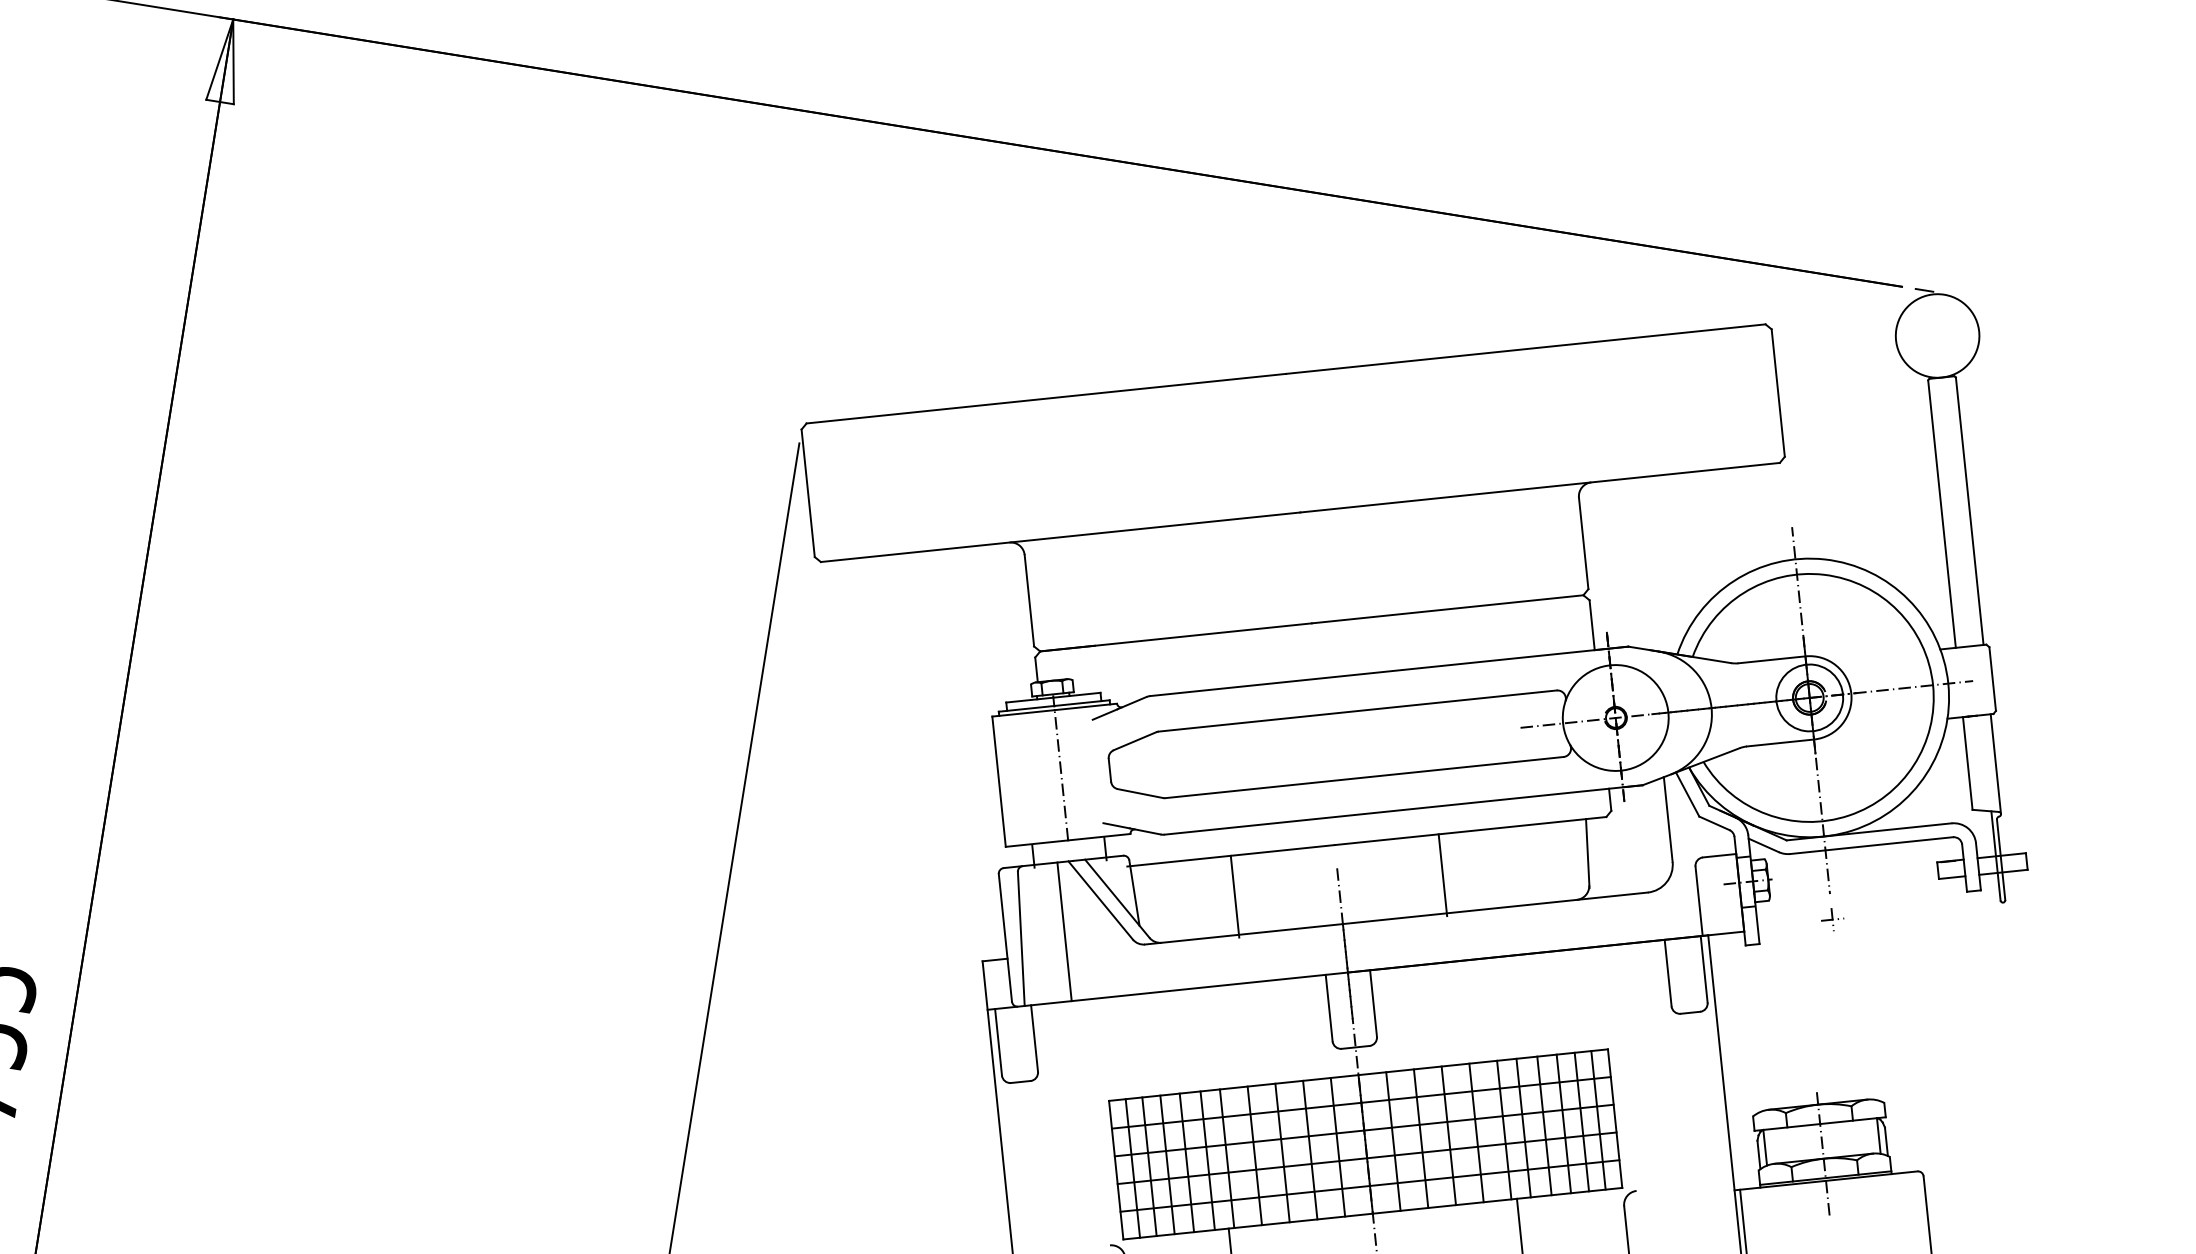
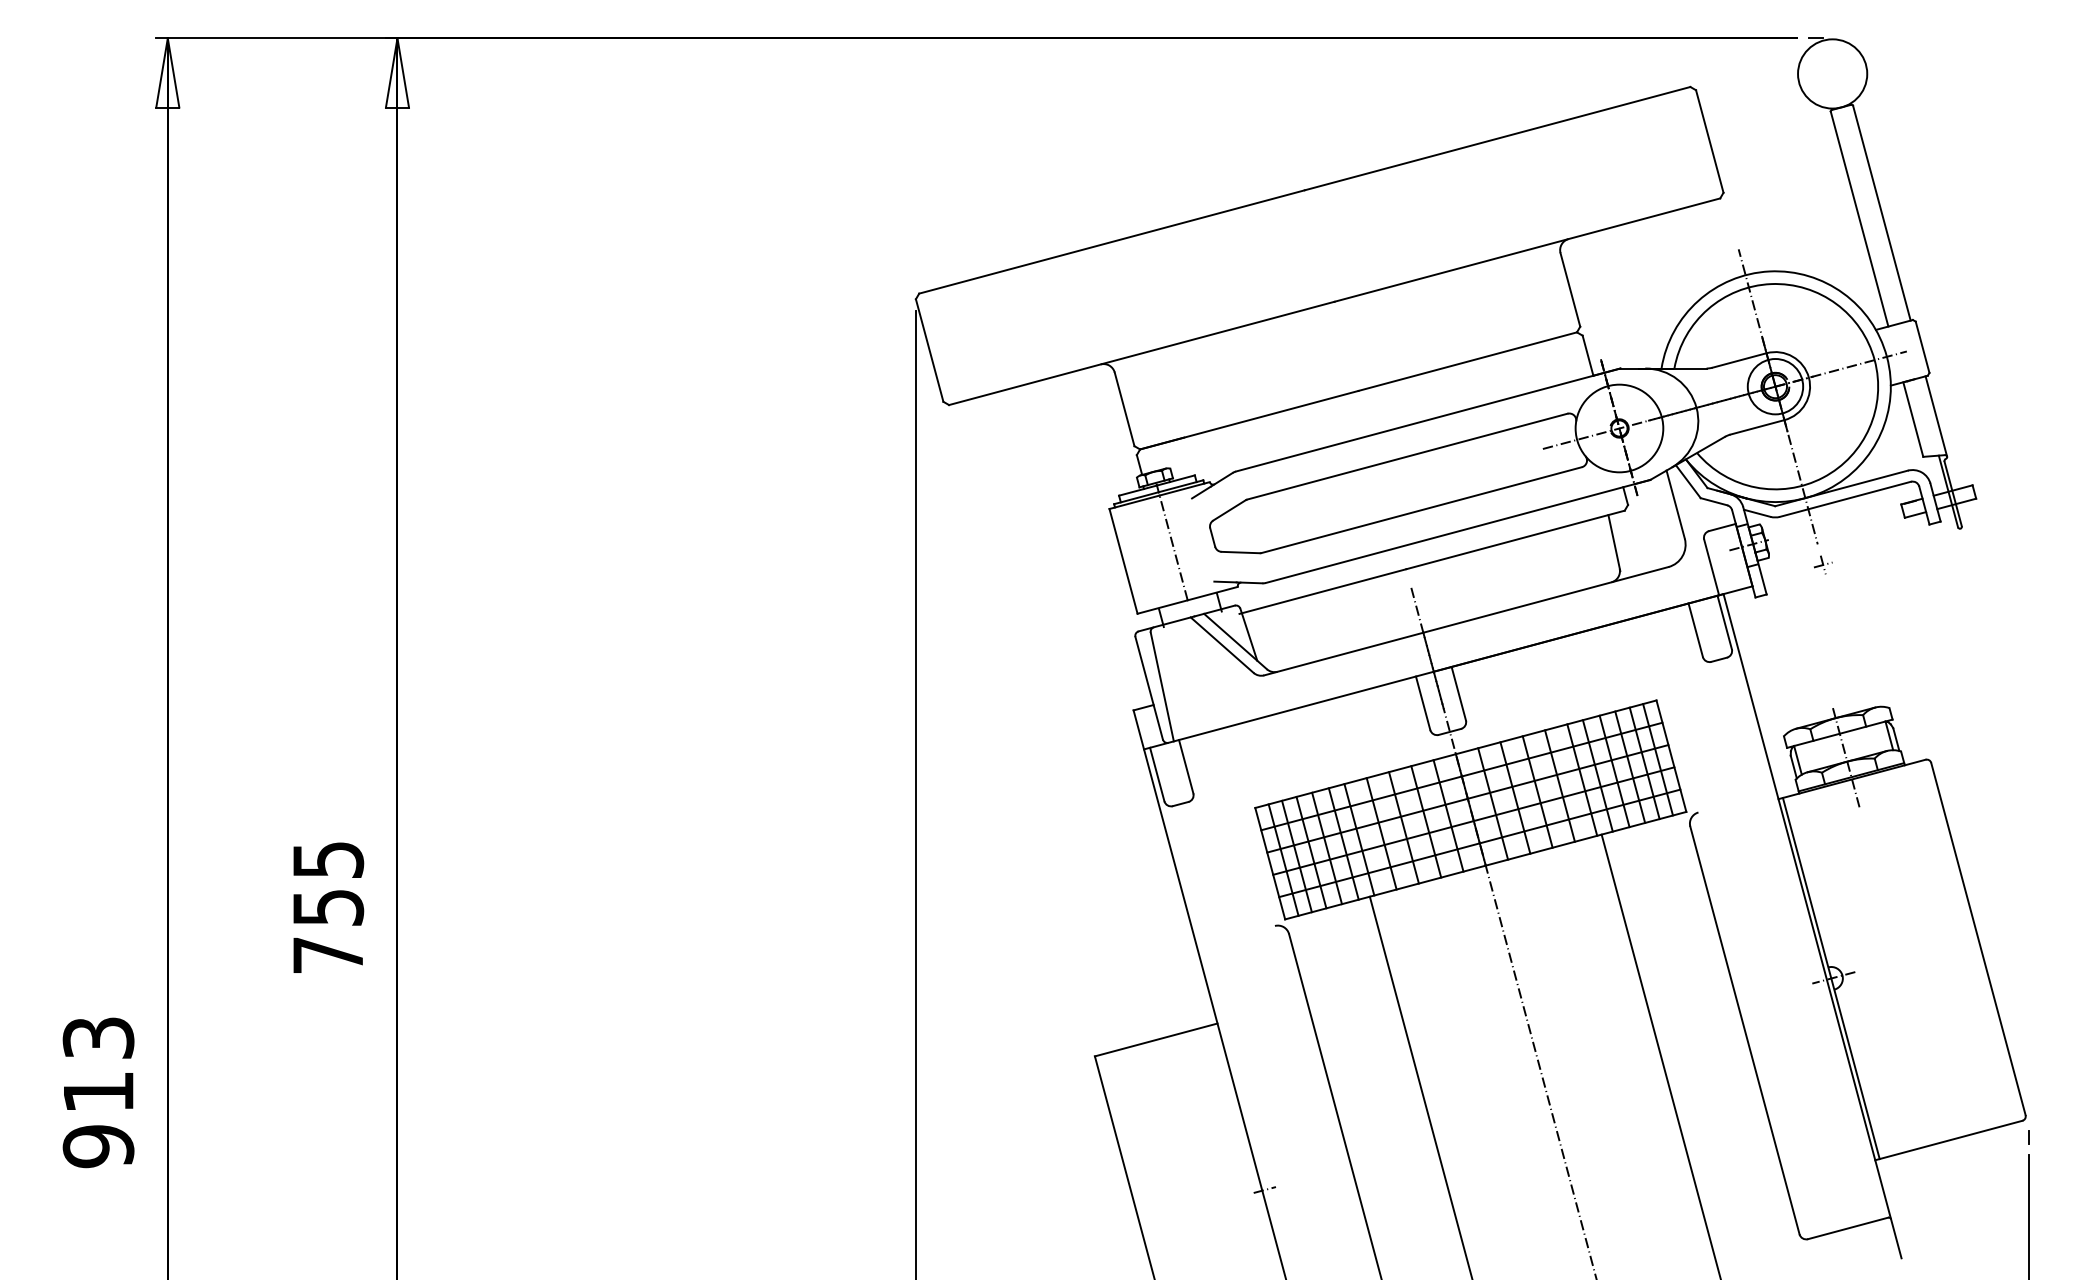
line: (1442, 874) -> (1498, 579), removed
line: (1234, 896) -> (1331, 624), removed
line: (1064, 931) -> (1196, 675), removed

